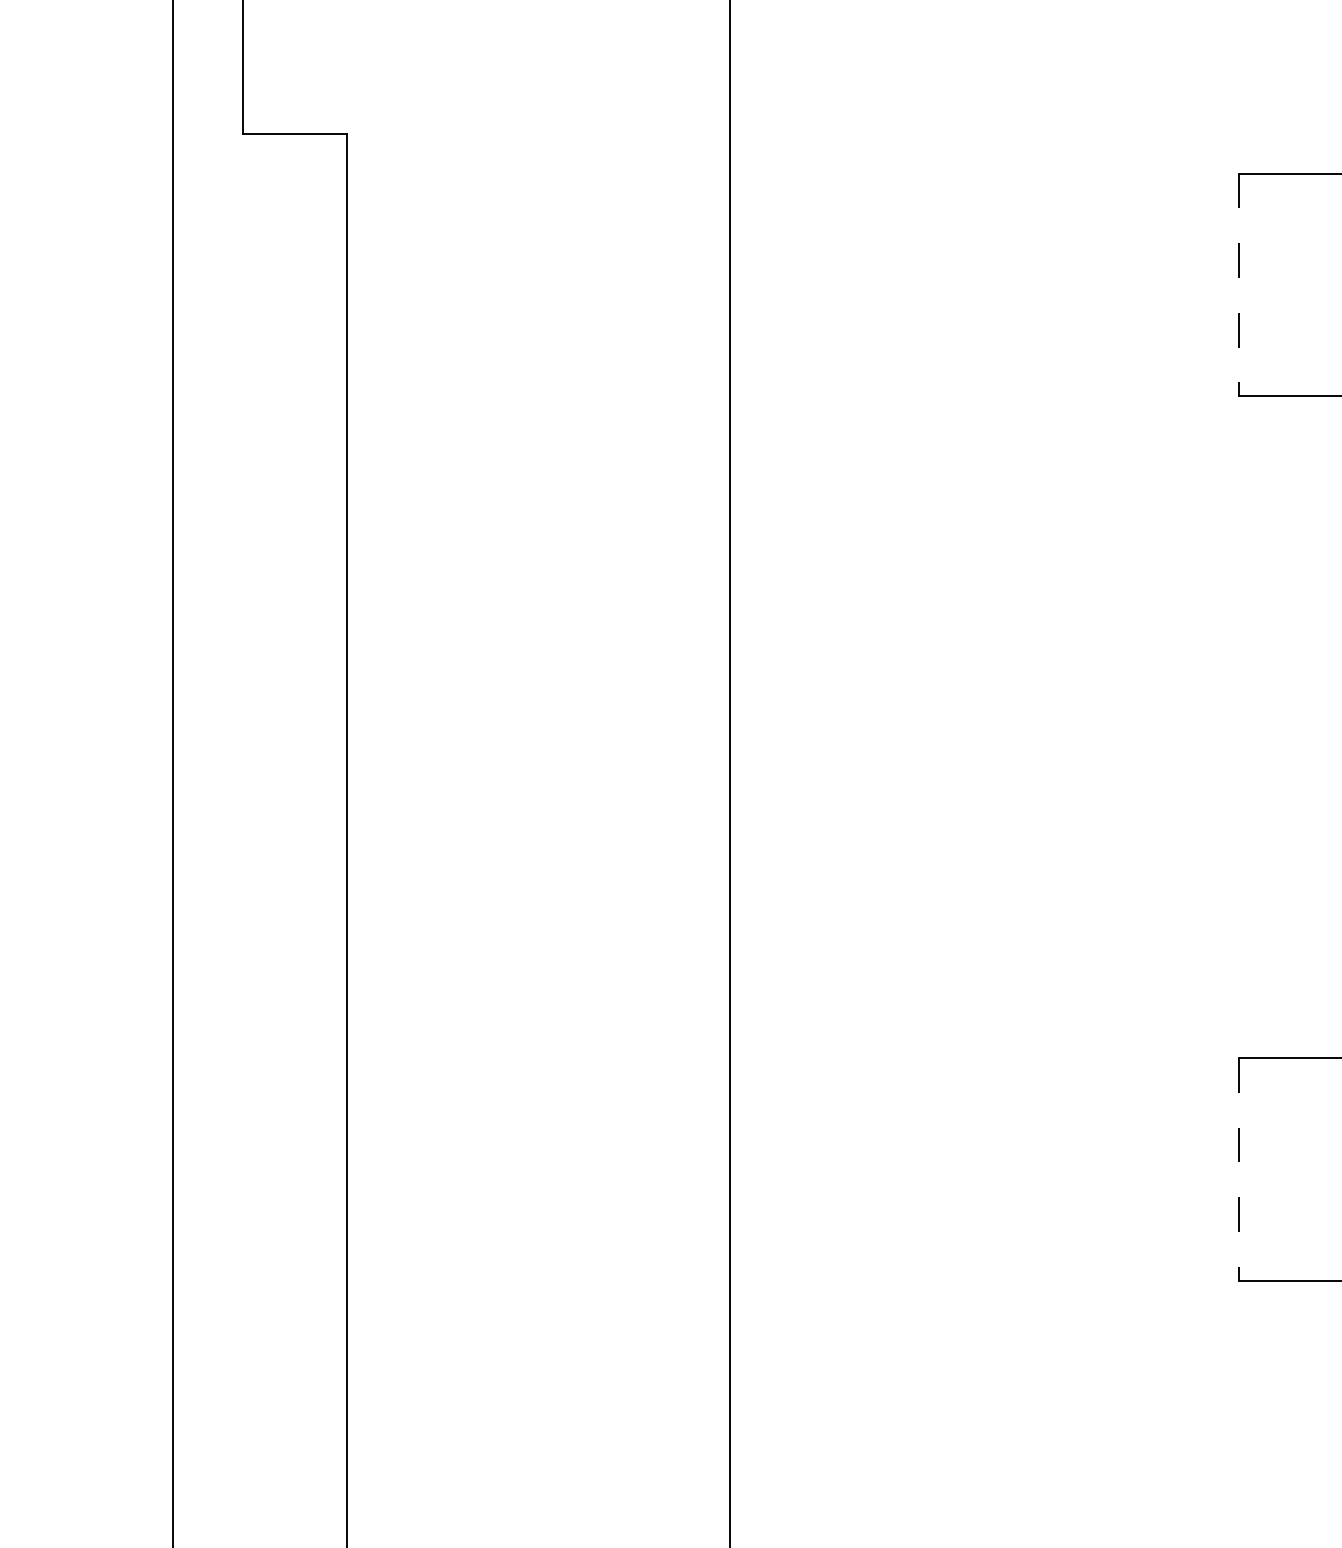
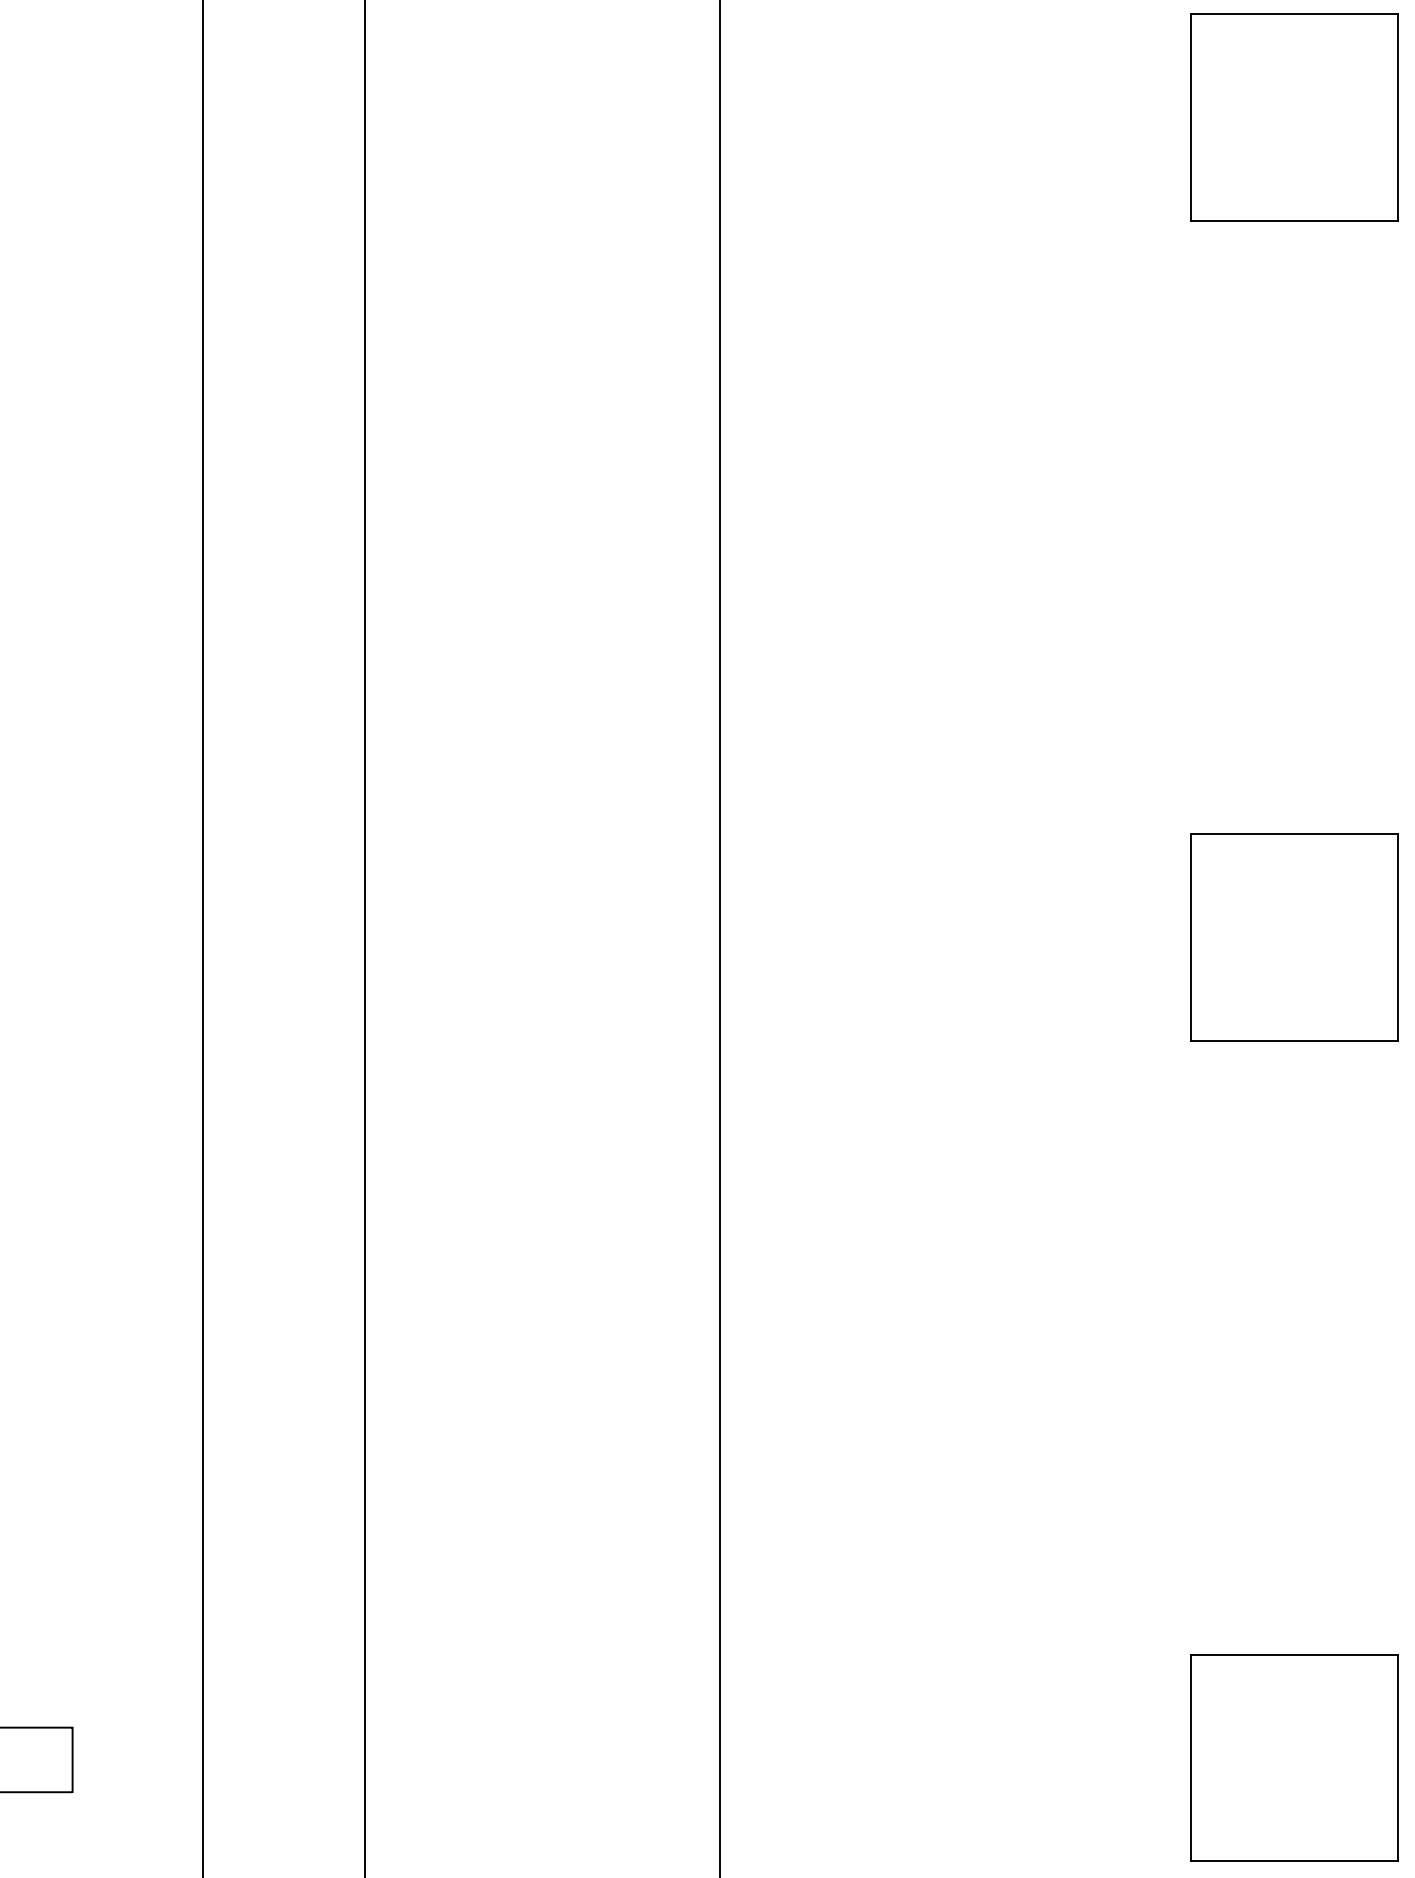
line: (1239, 285) -> (1191, 118), dashed -> solid
line: (1239, 1170) -> (1191, 938), dashed -> solid

